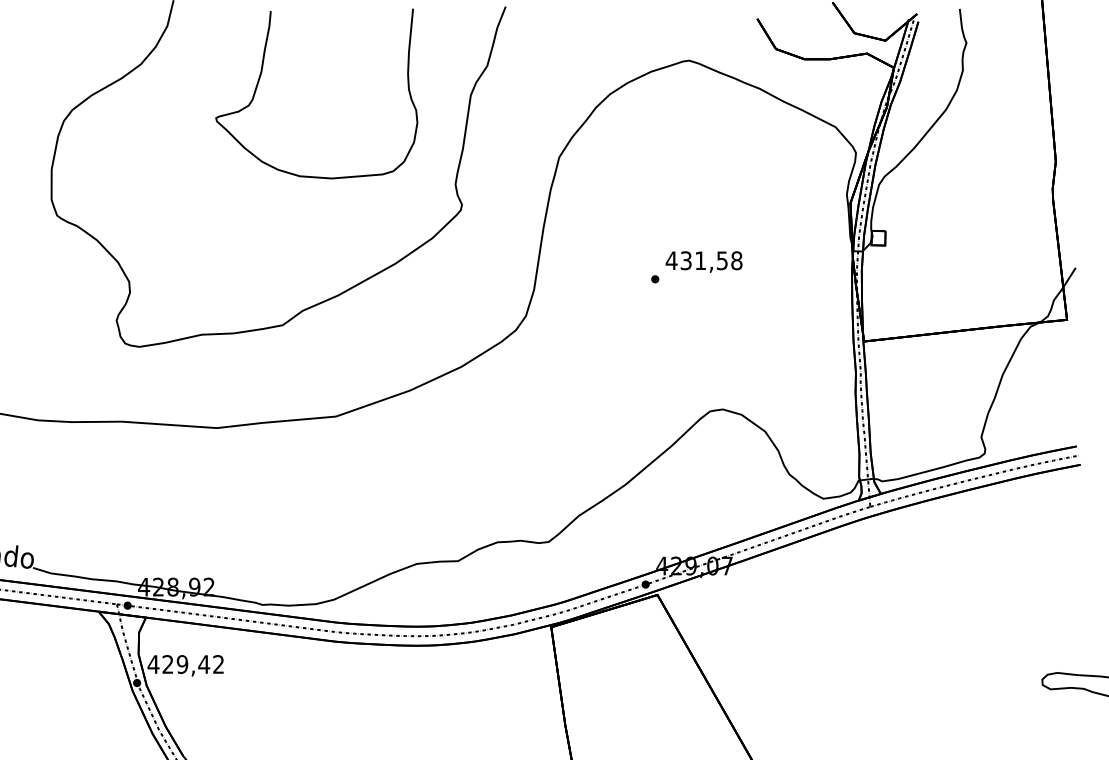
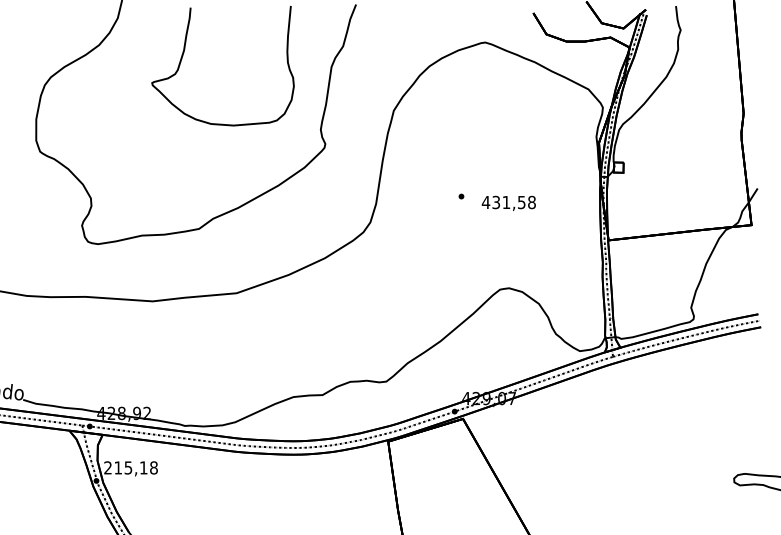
text: (703, 260) -> (508, 202), moved
text: (185, 663) -> (130, 467), 429,42 -> 215,18

